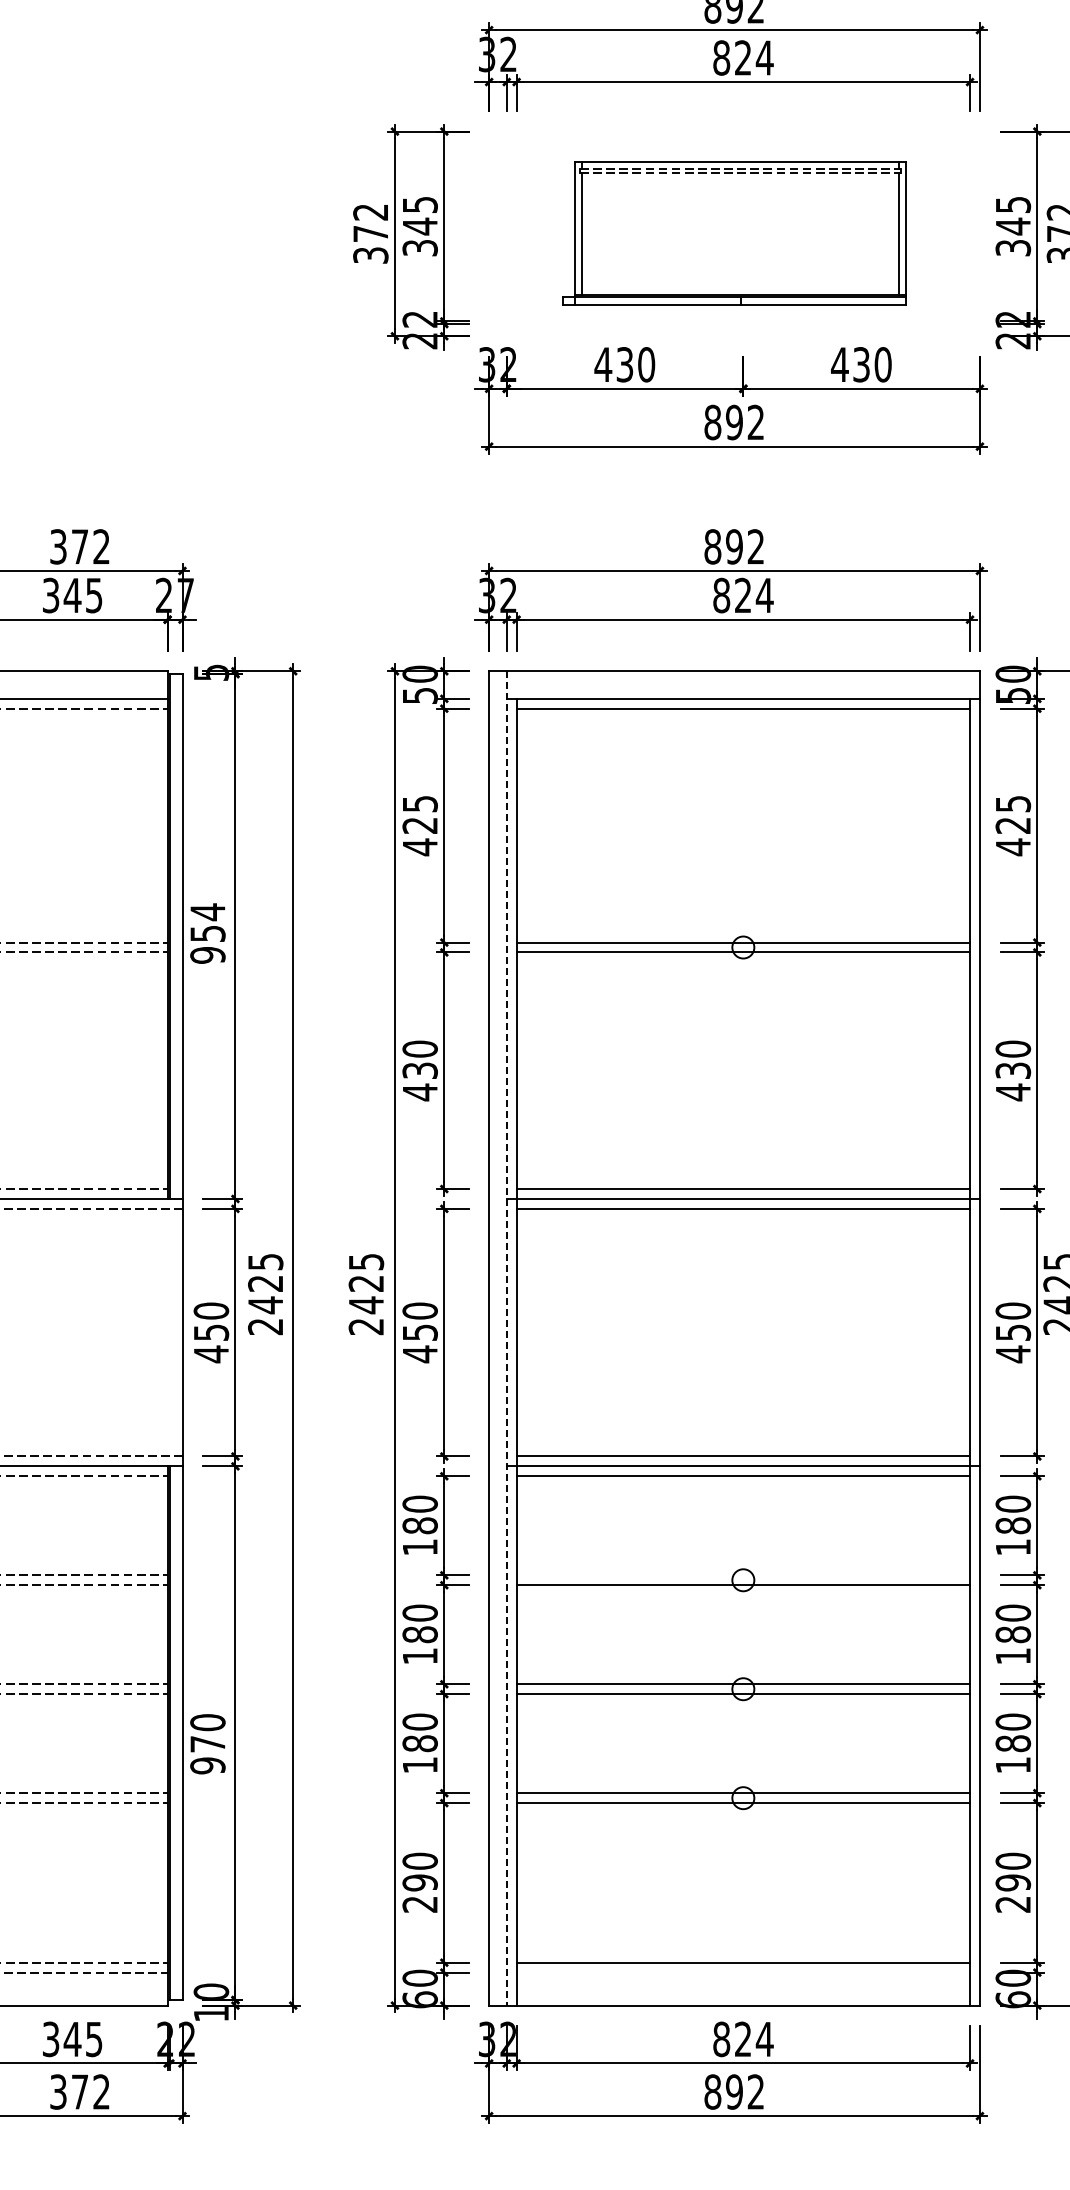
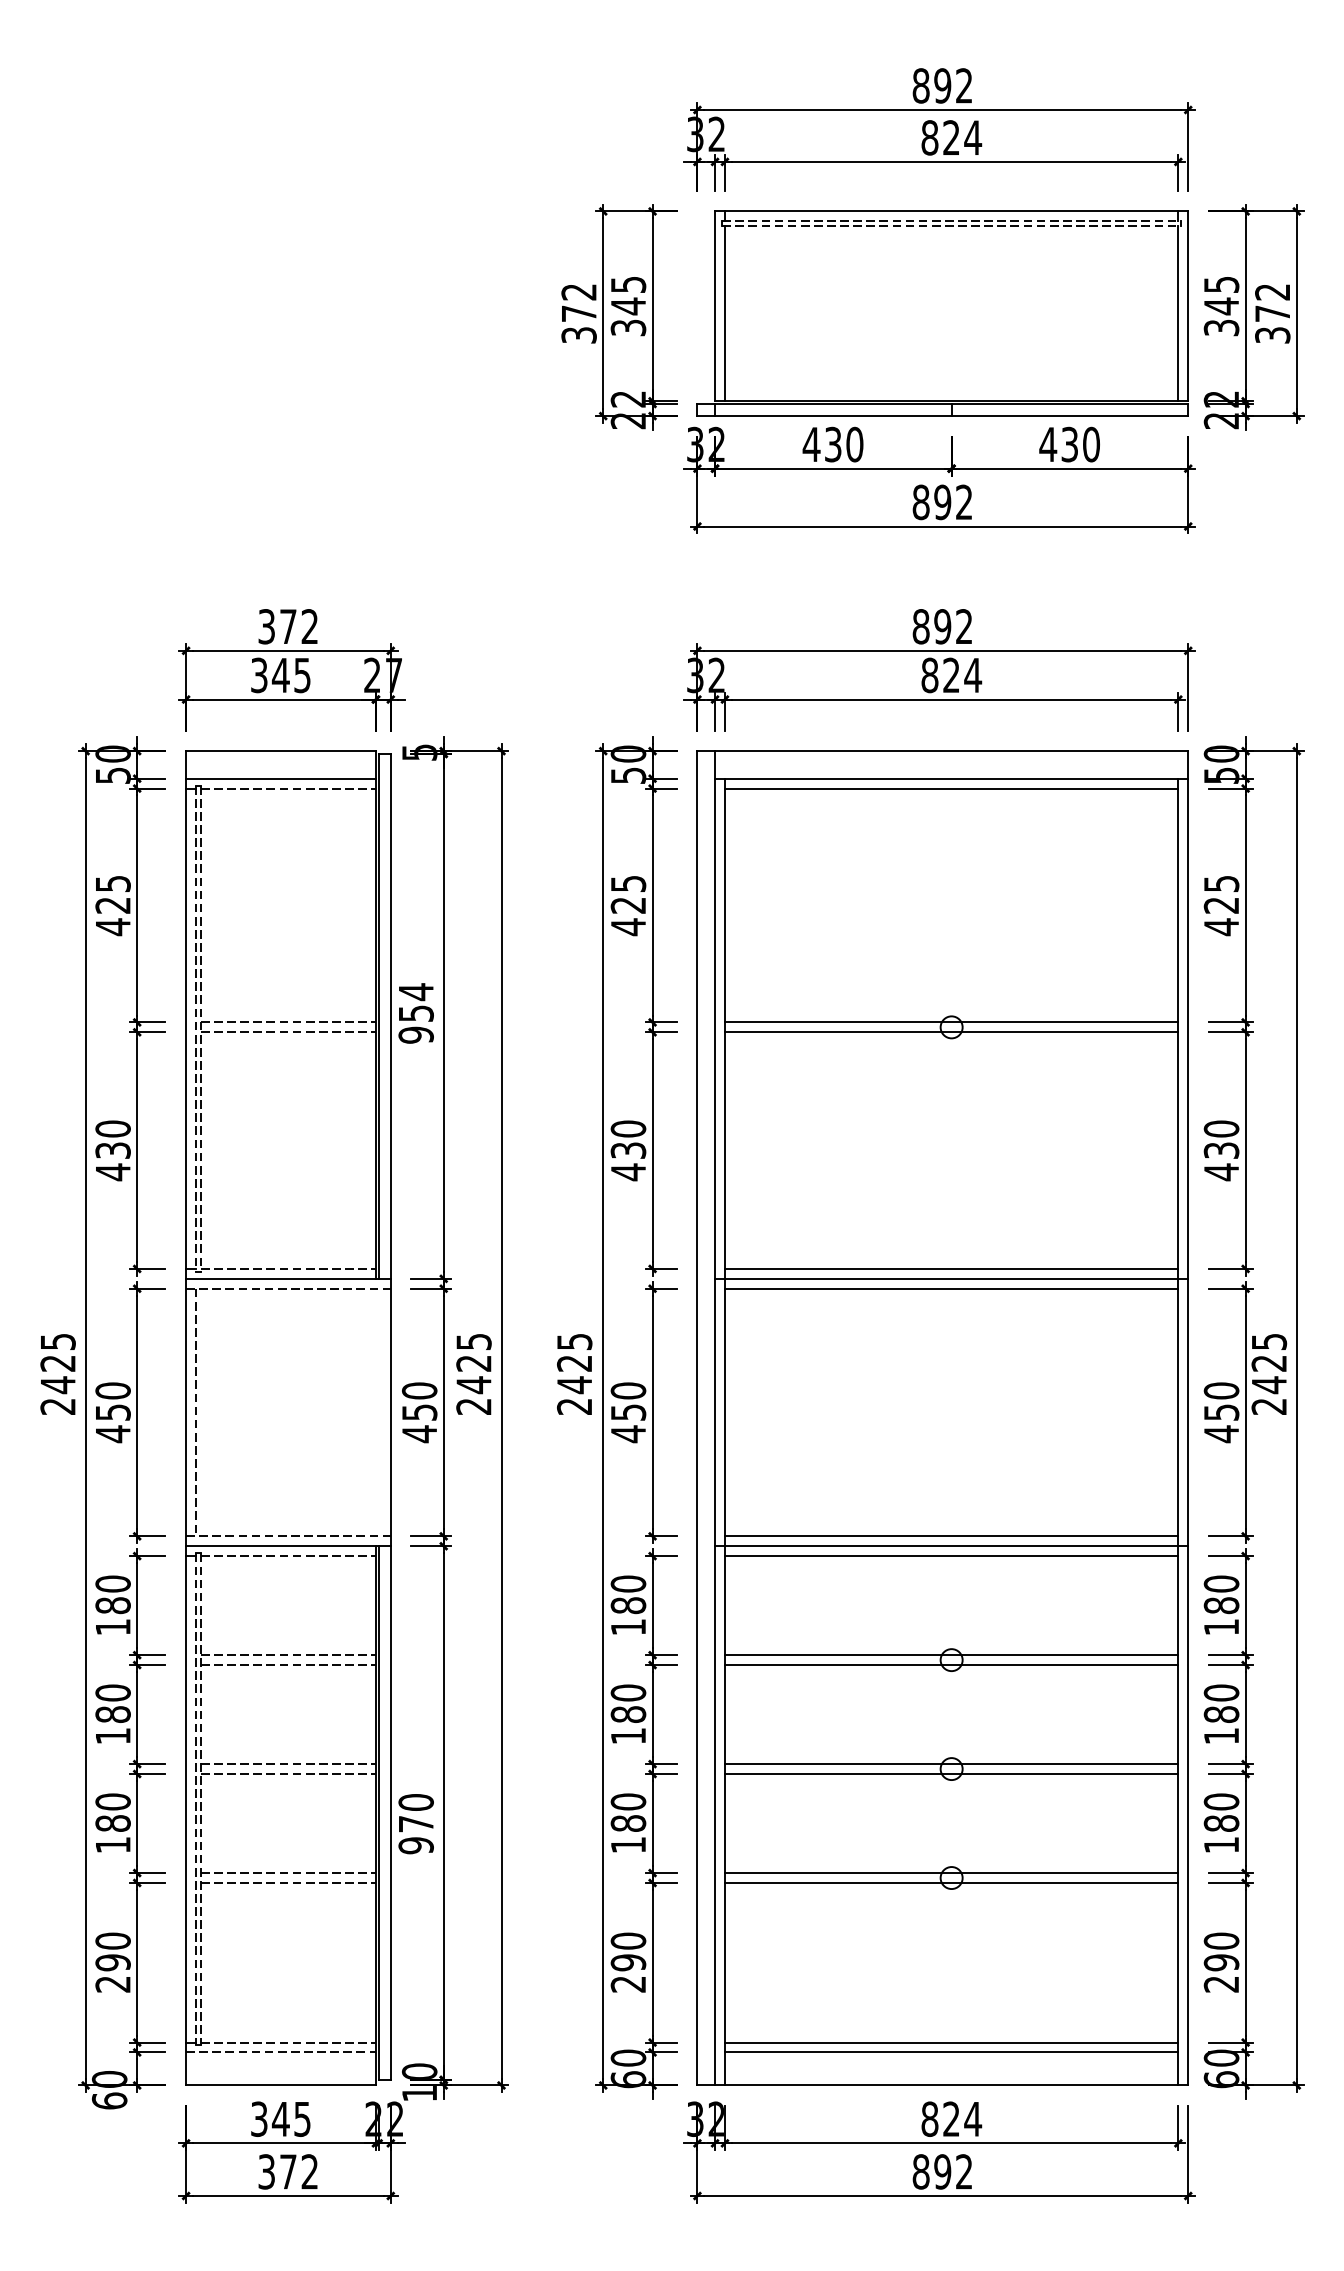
part: (734, 233) -> (942, 313), size x1.43
line: (507, 1338) -> (715, 1418), dashed -> solid
line: (743, 1575) -> (951, 1655), added
line: (743, 1972) -> (951, 2052), added

